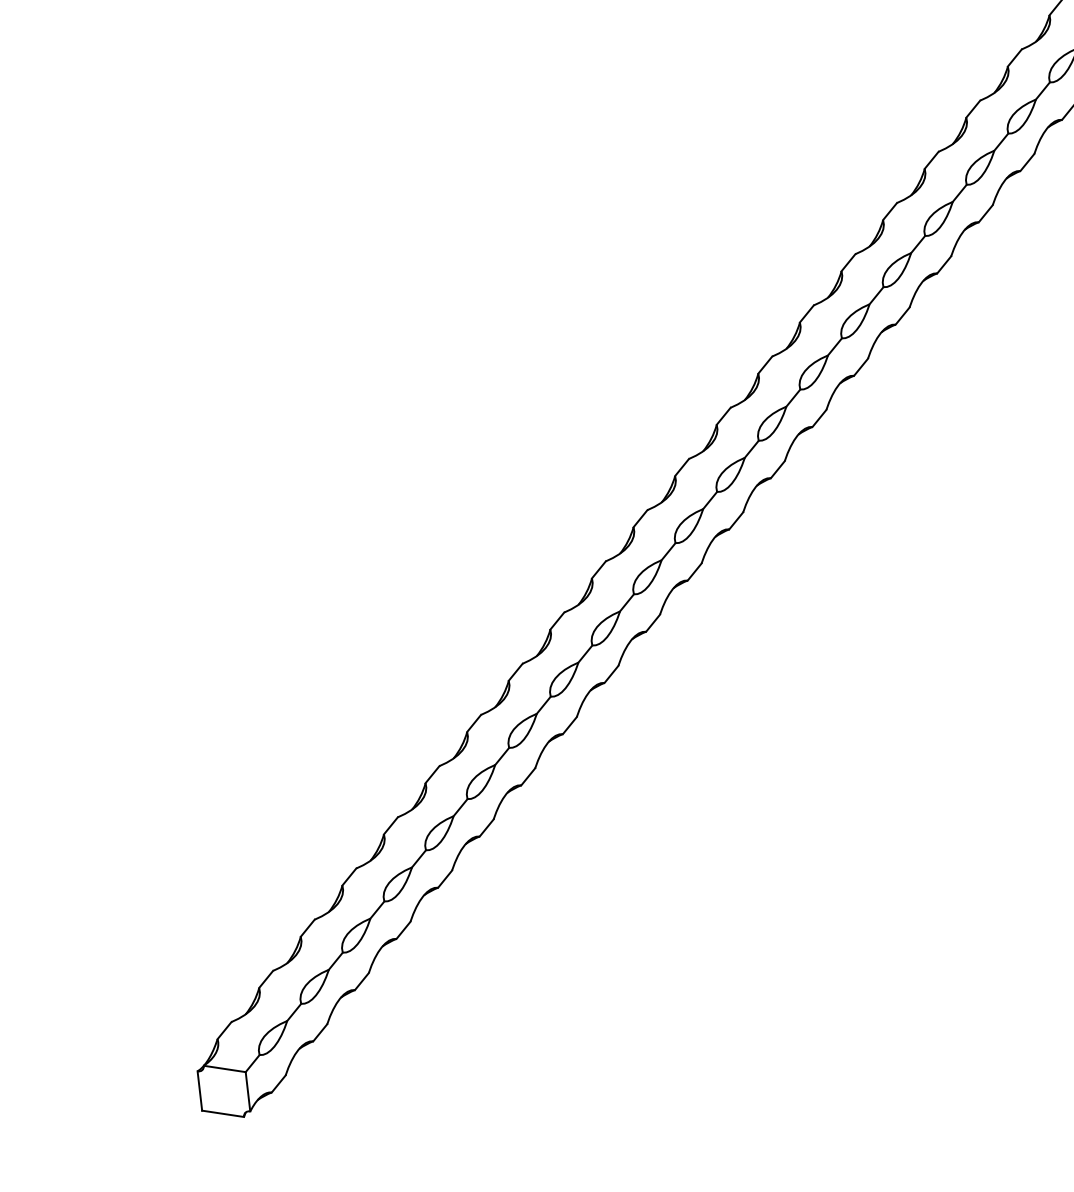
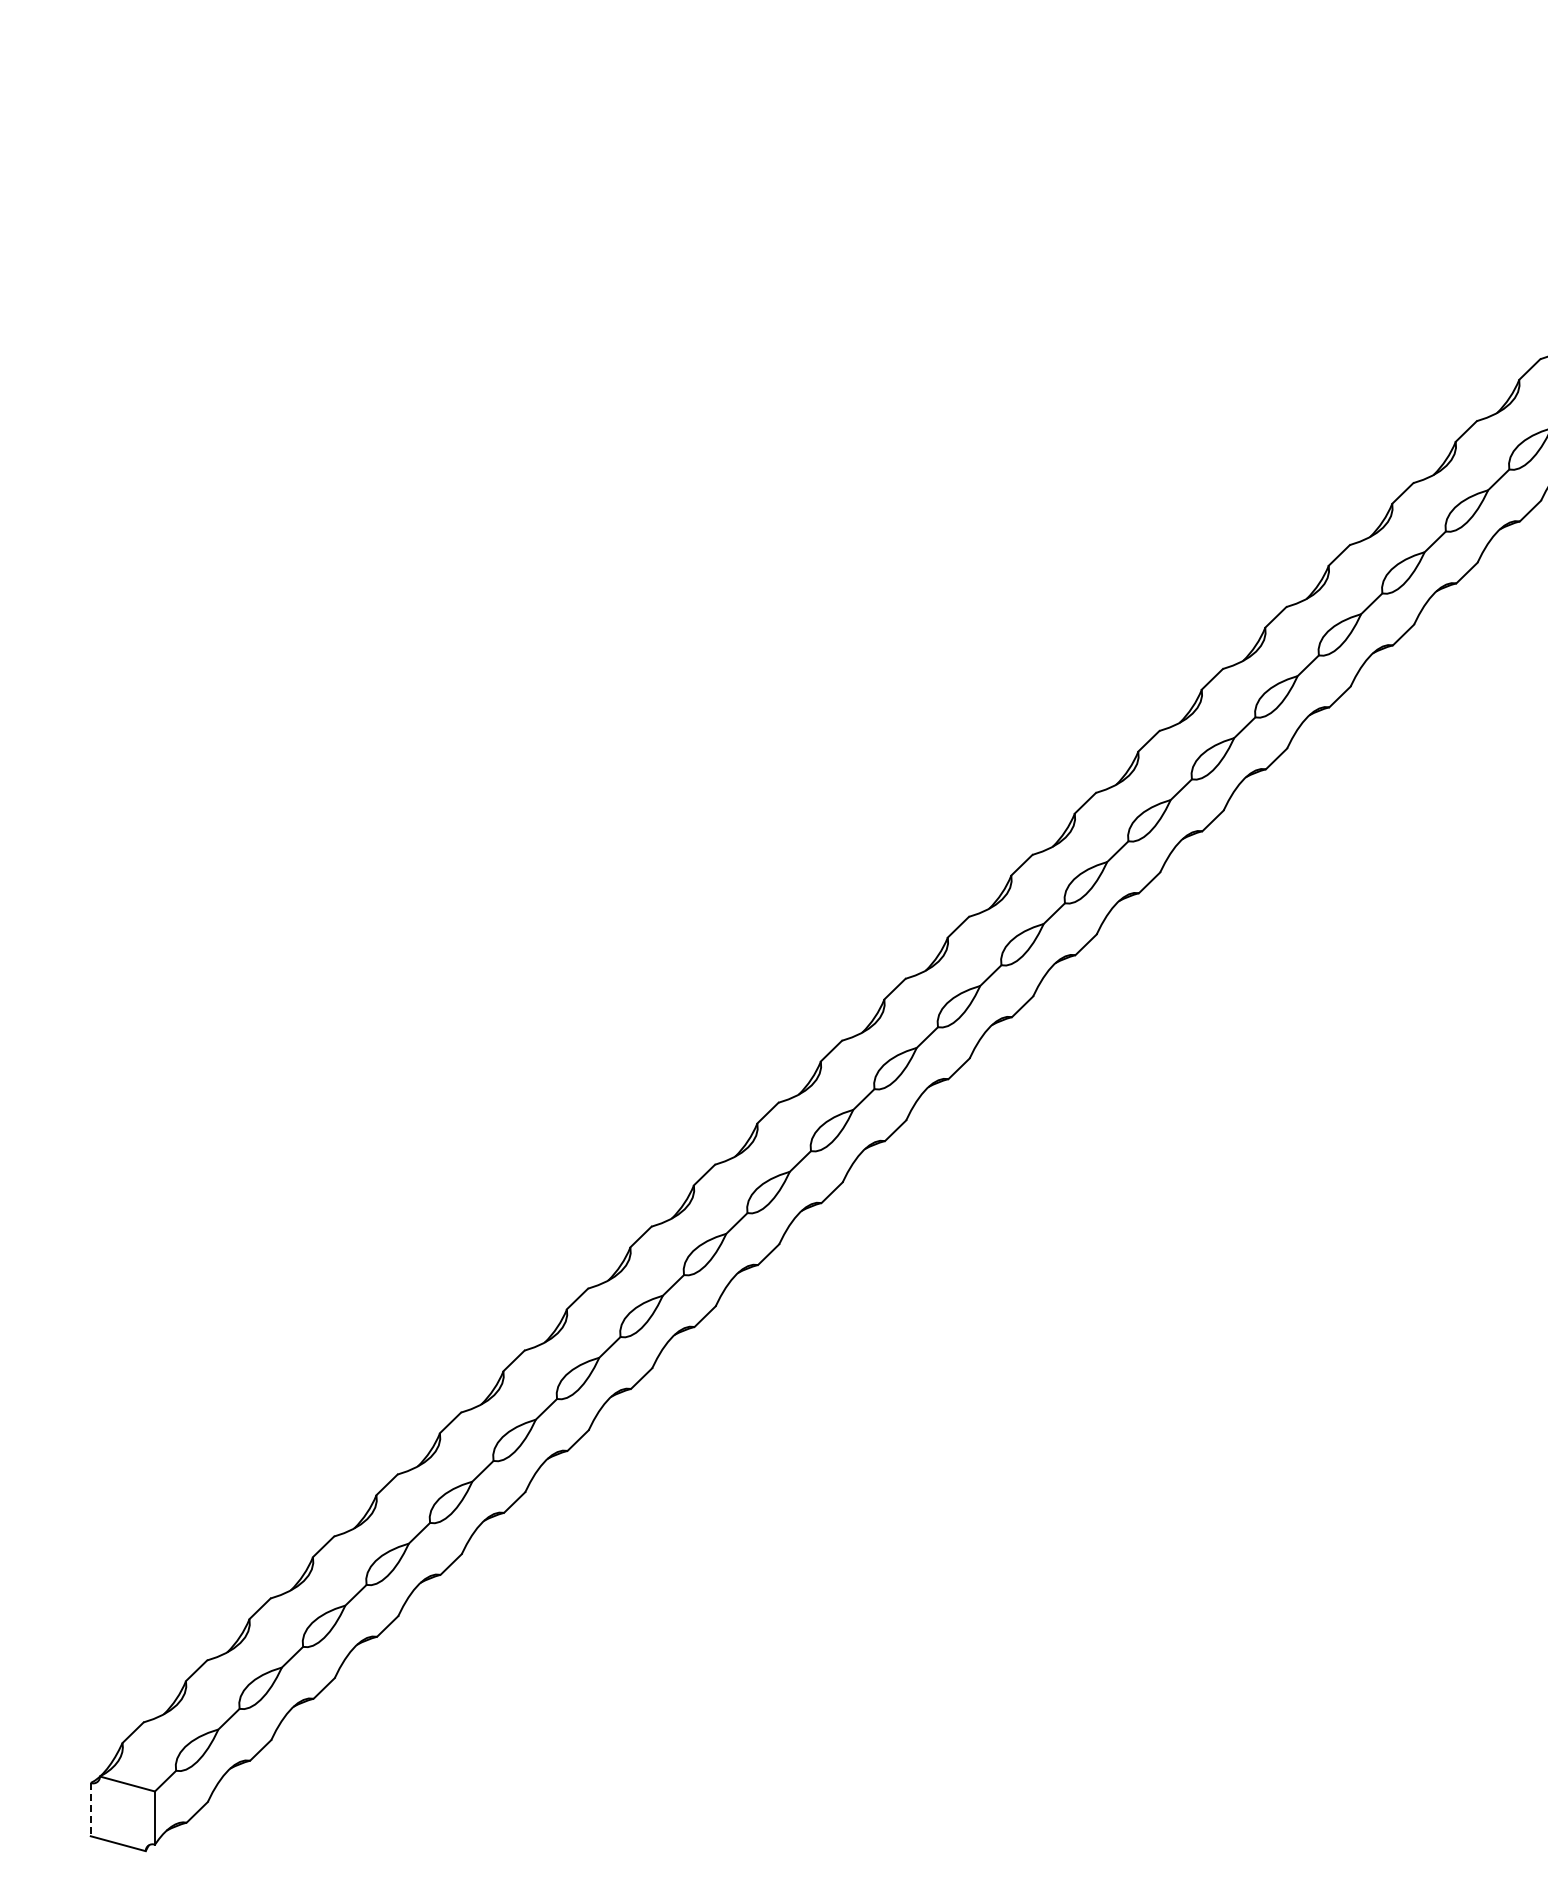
line: (199, 1090) -> (90, 1809), solid -> dashed

